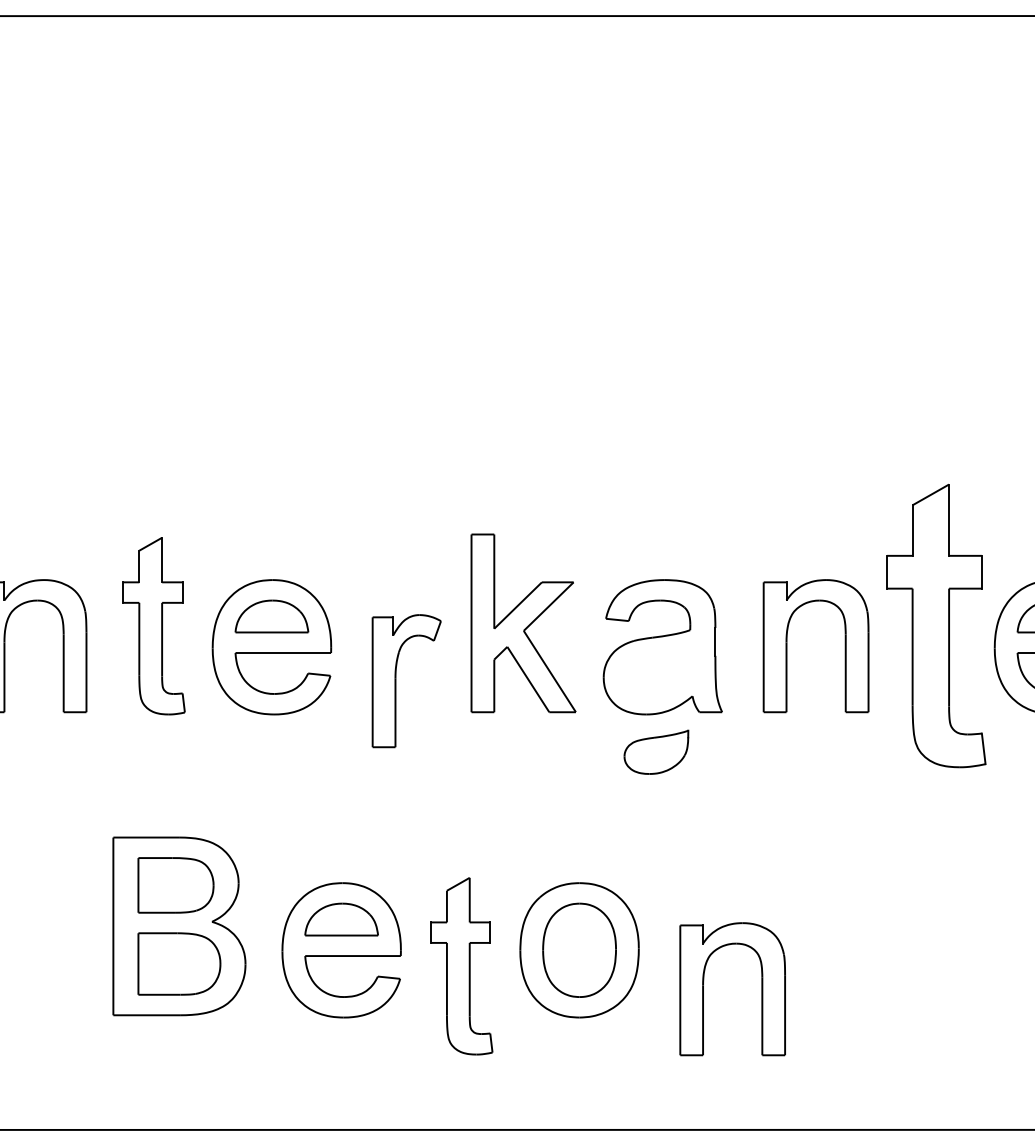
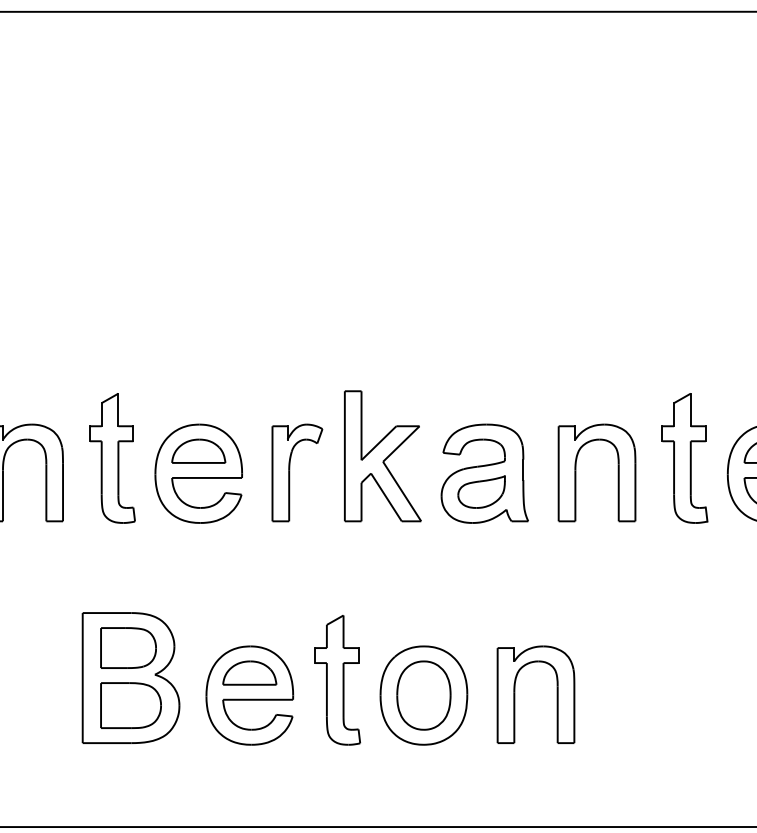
part: (935, 626) -> (684, 458), size x0.62
part: (396, 681) -> (289, 473), moved
part: (656, 751) -> (481, 491), moved
part: (461, 966) -> (337, 680), moved
part: (703, 989) -> (514, 694), moved

